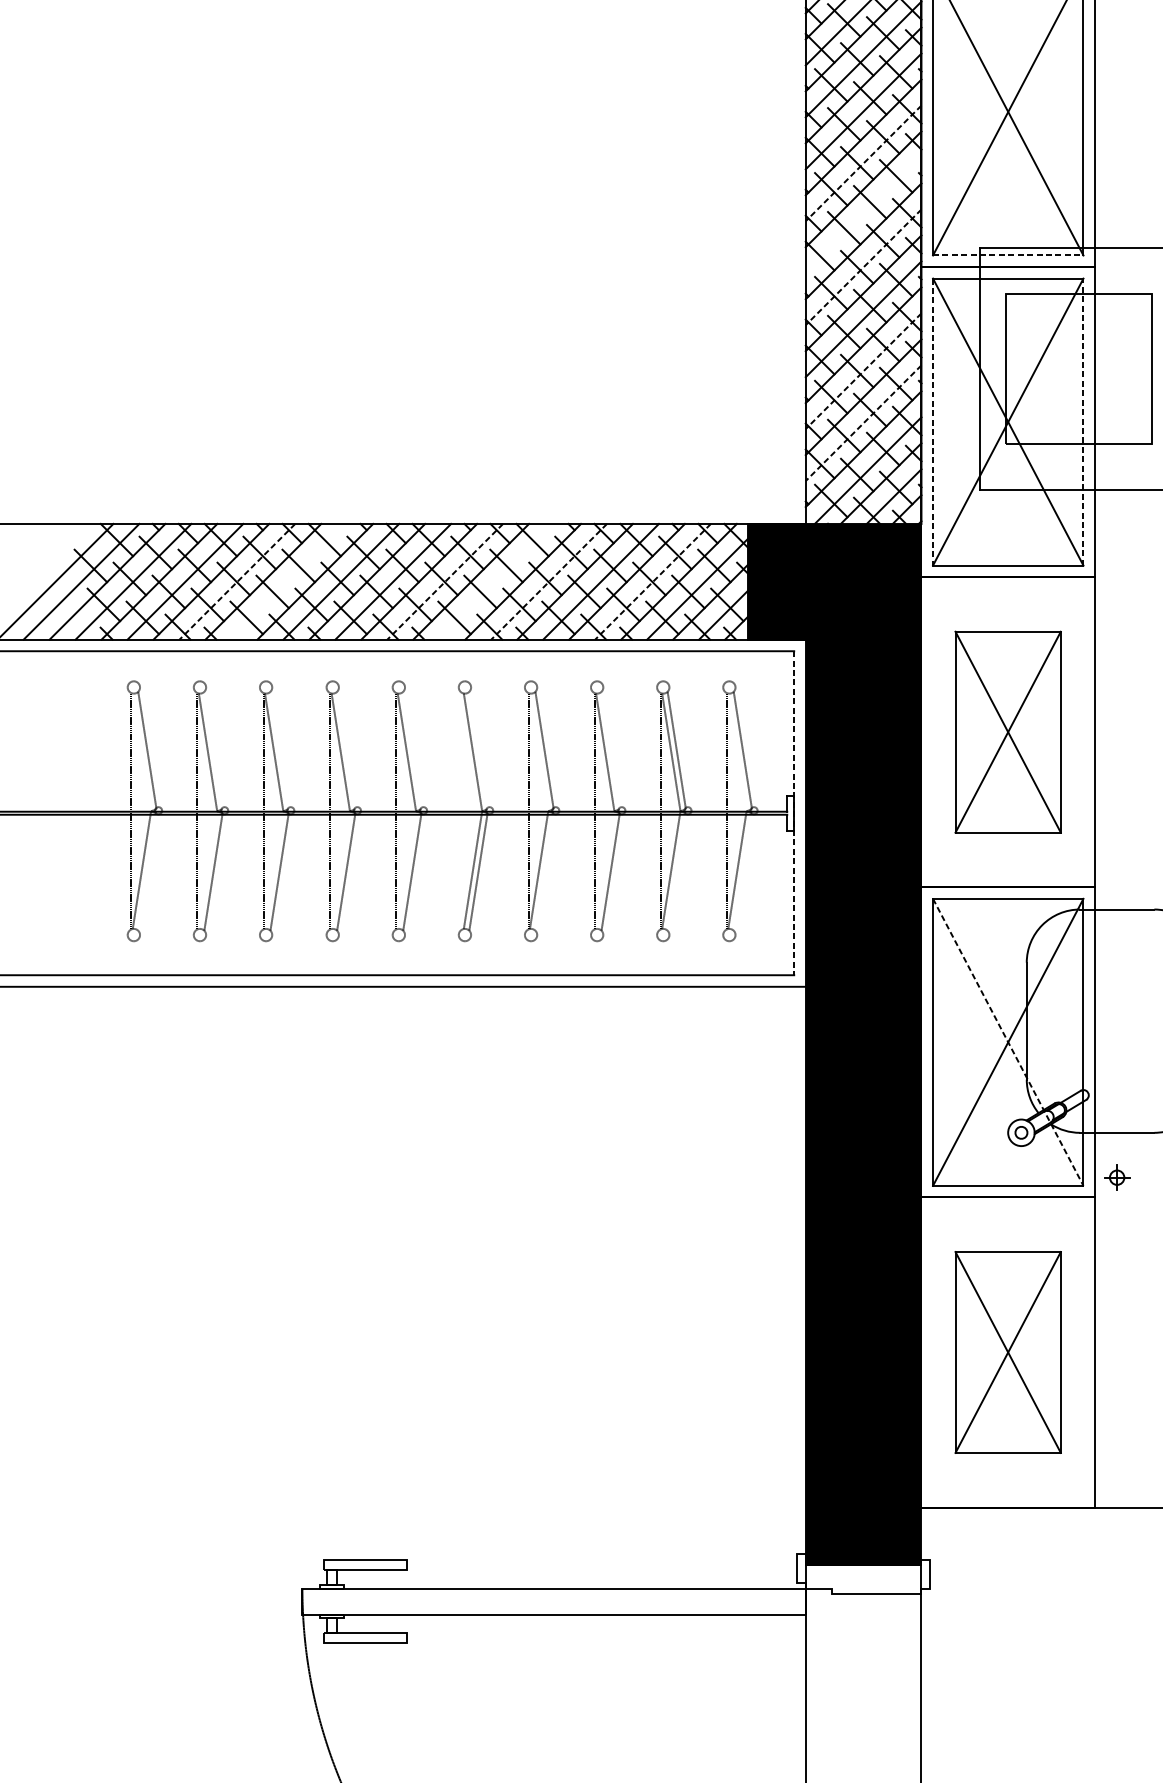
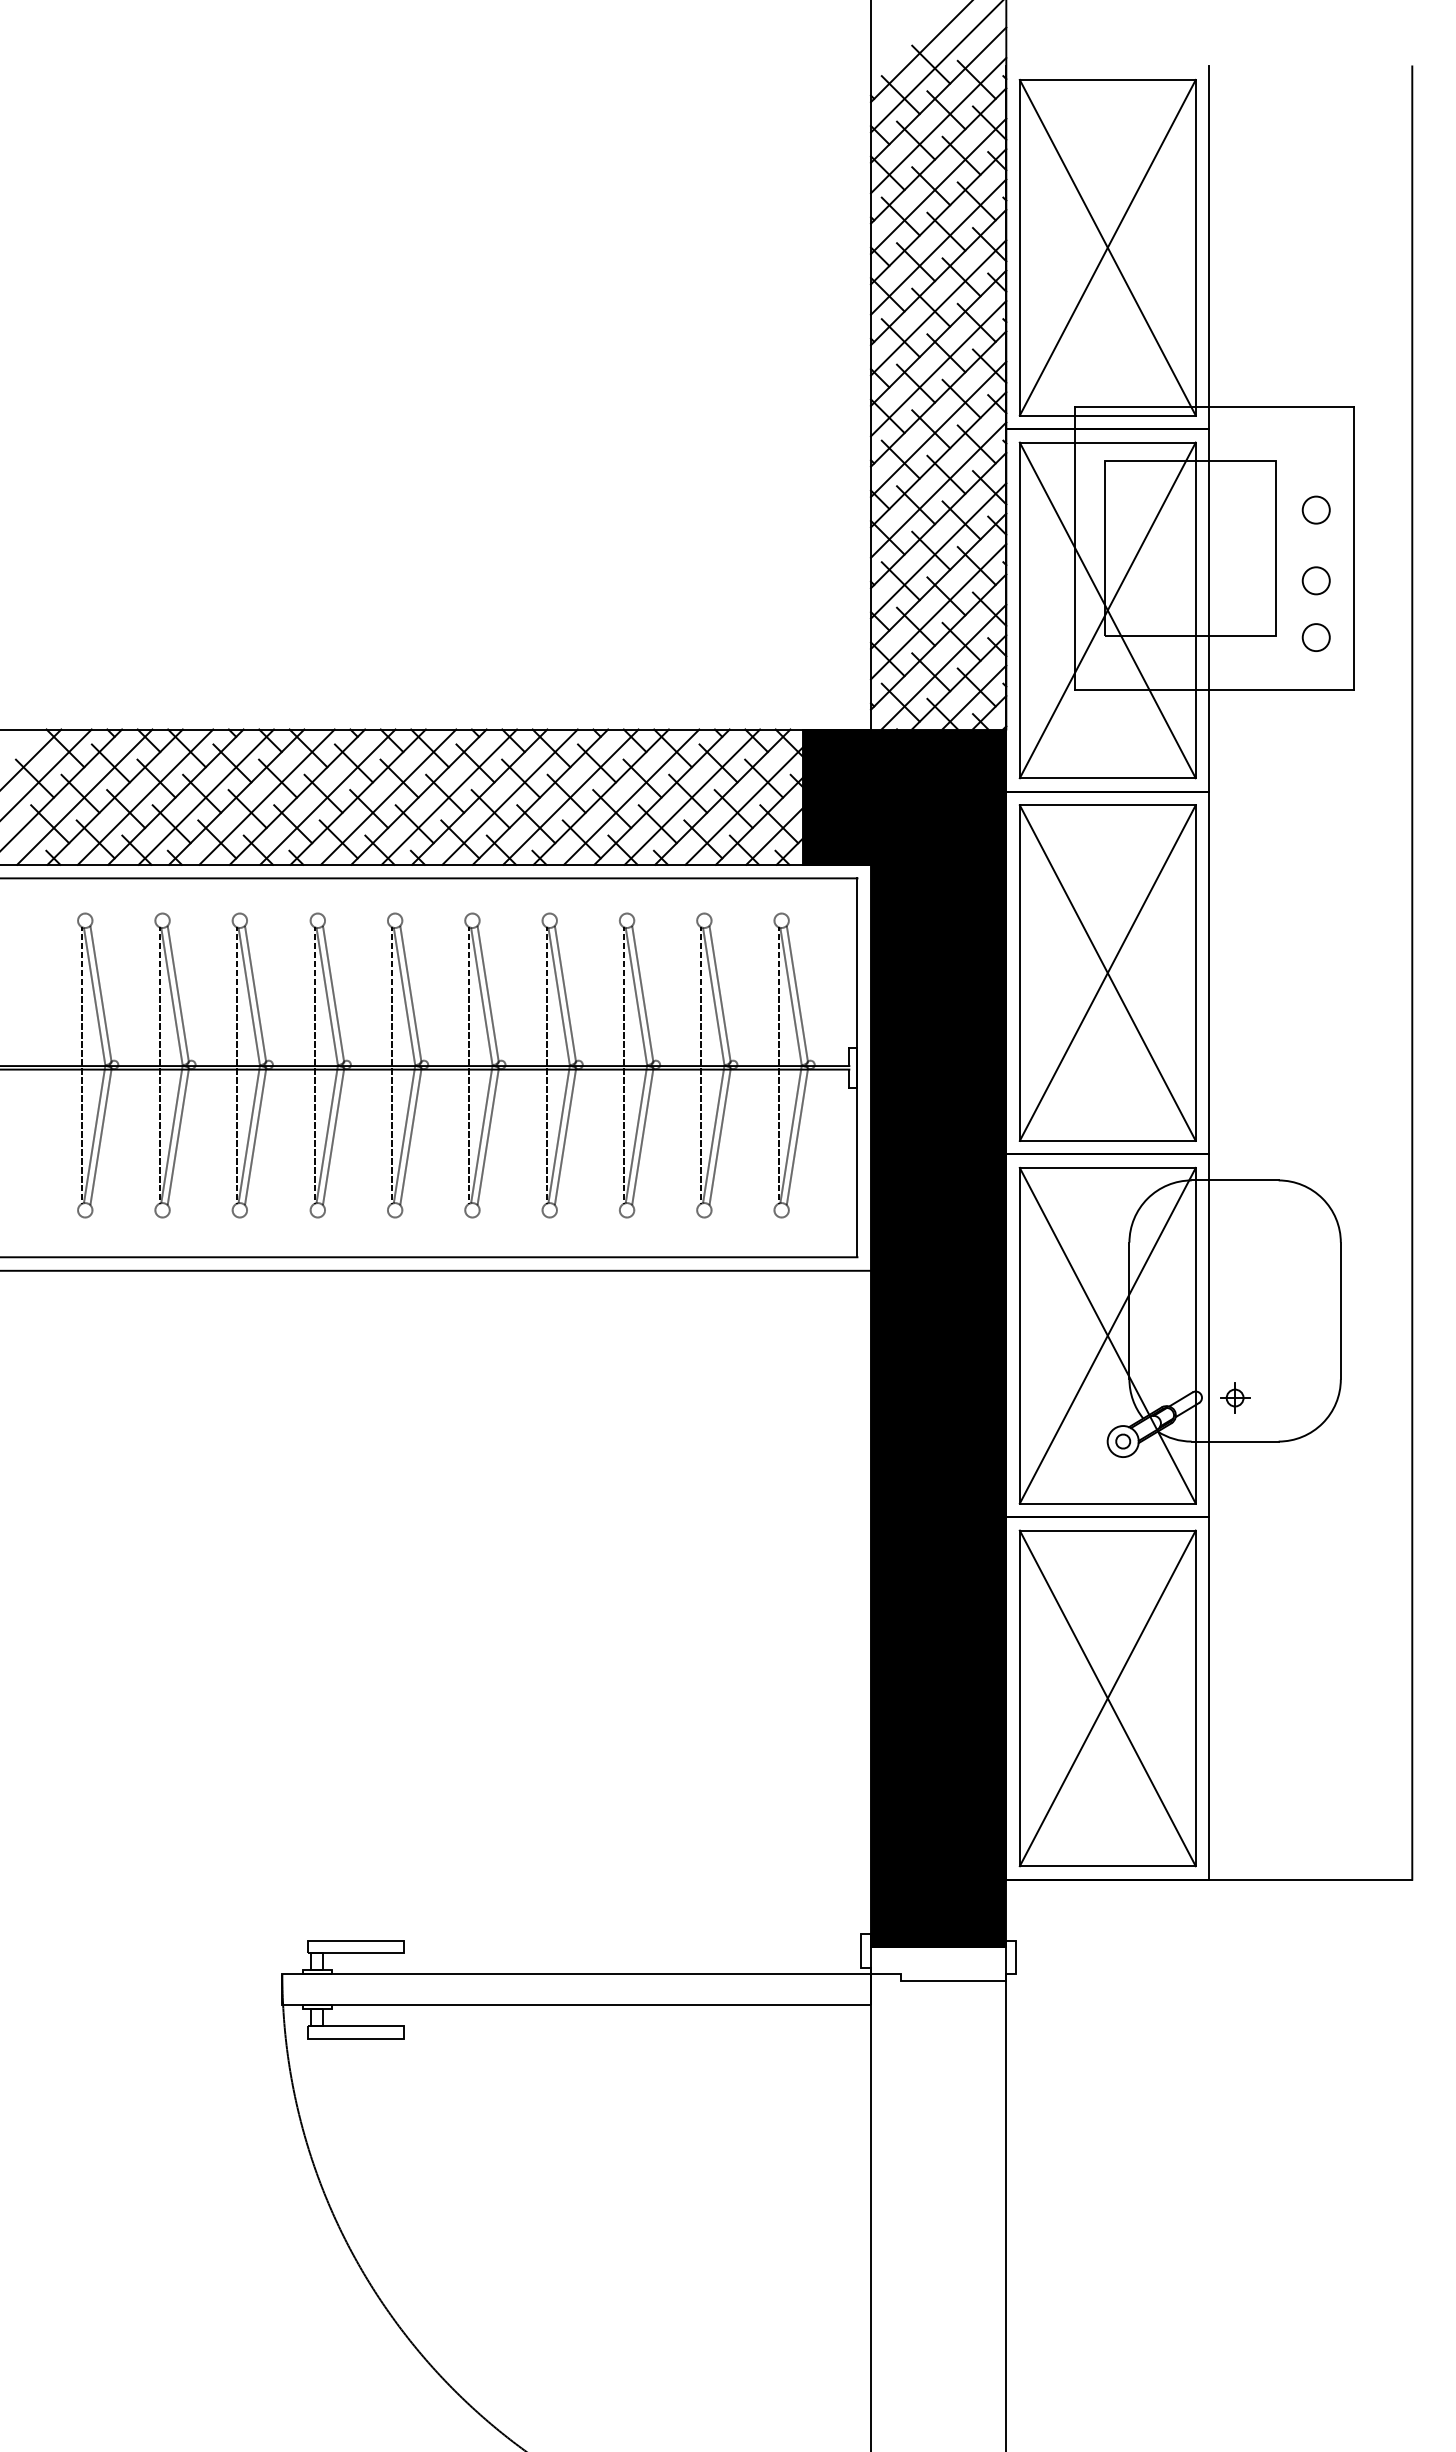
line: (863, 163) -> (938, 307), dashed -> solid
line: (863, 215) -> (938, 368), added
line: (1007, 255) -> (1107, 415), dashed -> solid
line: (863, 267) -> (938, 429), dashed -> solid
line: (863, 370) -> (938, 550), dashed -> solid
line: (932, 422) -> (1019, 610), dashed -> solid
line: (1083, 422) -> (1195, 610), dashed -> solid
line: (863, 423) -> (938, 611), dashed -> solid
line: (288, 581) -> (266, 796), added
line: (496, 581) -> (509, 796), added
line: (237, 582) -> (206, 797), dashed -> solid
line: (445, 582) -> (449, 797), dashed -> solid
line: (548, 582) -> (570, 797), dashed -> solid
line: (653, 582) -> (692, 797), dashed -> solid
part: (1007, 731) -> (1107, 972), size x1.43
line: (213, 750) -> (178, 994), added
line: (279, 750) -> (255, 994), added
line: (346, 750) -> (333, 994), added
line: (411, 750) -> (410, 994), added
line: (477, 750) -> (487, 994), added
line: (610, 750) -> (642, 994), added
line: (141, 752) -> (94, 996), added
line: (538, 752) -> (558, 996), added
line: (736, 752) -> (790, 996), added
line: (462, 811) -> (469, 1065), added
line: (794, 813) -> (857, 1068), dashed -> solid
line: (207, 870) -> (171, 1134), added
line: (274, 870) -> (249, 1134), added
line: (340, 870) -> (326, 1134), added
line: (406, 870) -> (404, 1134), added
line: (605, 870) -> (636, 1134), added
line: (146, 871) -> (100, 1136), added
line: (544, 871) -> (565, 1136), added
line: (676, 871) -> (719, 1136), added
line: (742, 871) -> (797, 1136), added
line: (1008, 1042) -> (1108, 1336), dashed -> solid
part: (1117, 1177) -> (1235, 1397), moved
part: (1007, 1352) -> (1107, 1698), size x1.43

